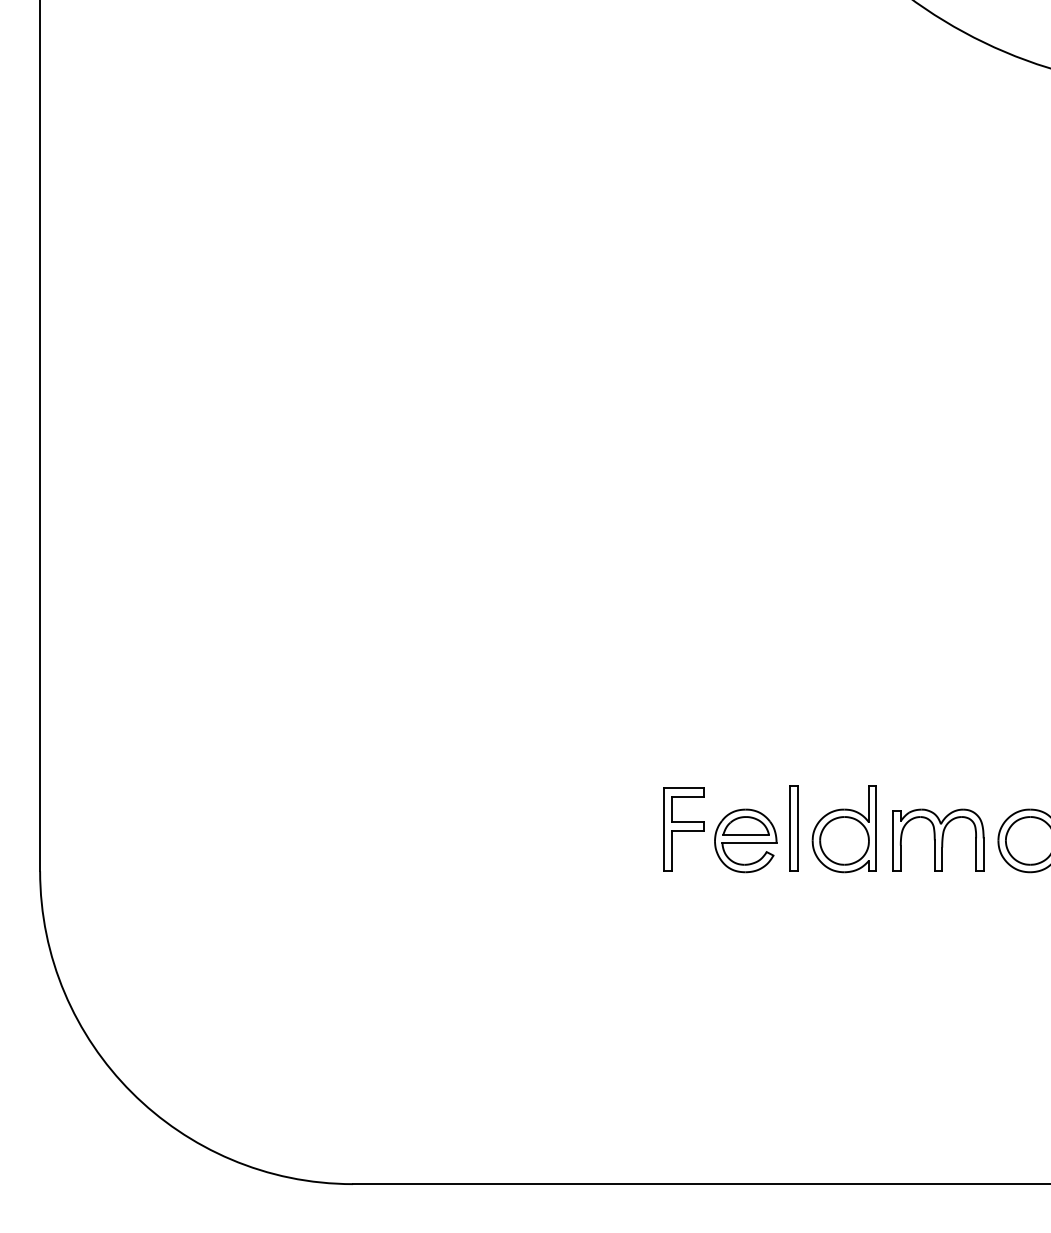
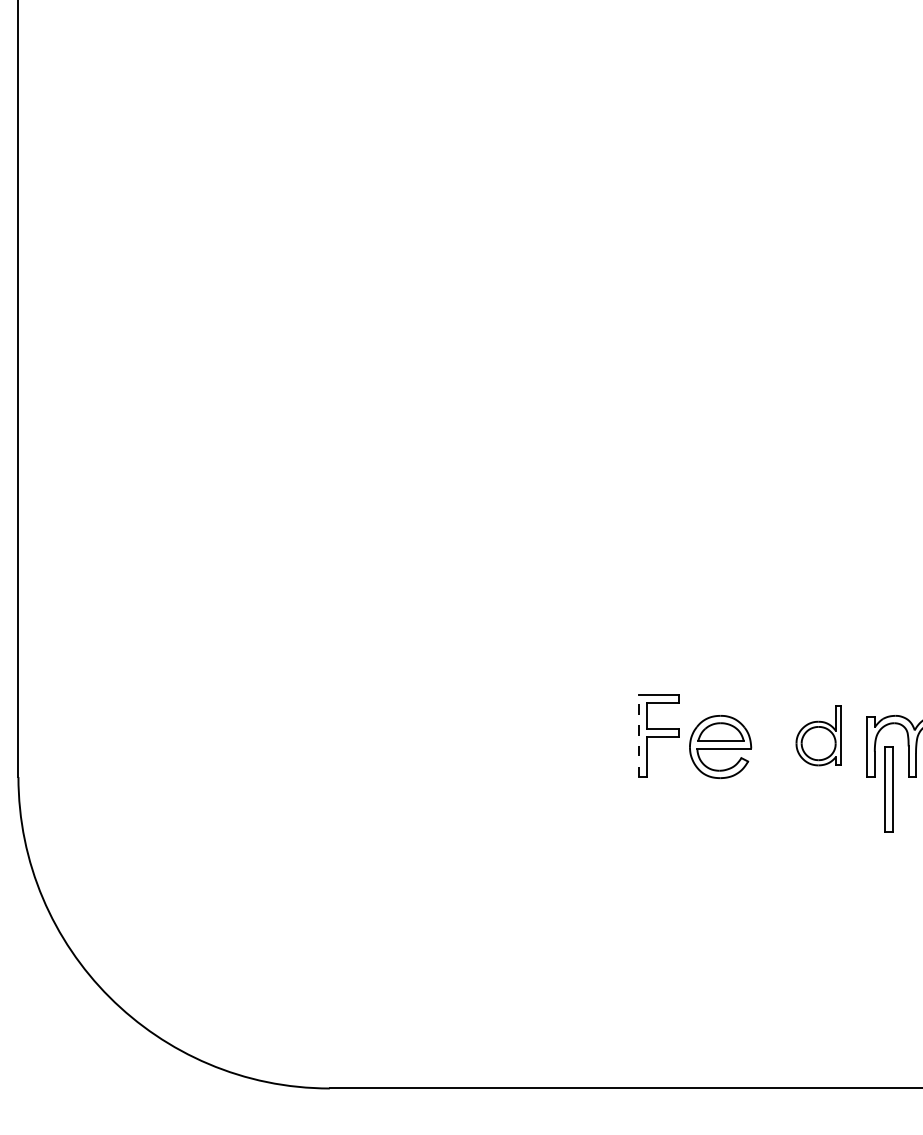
part: (793, 828) -> (888, 789), moved
line: (664, 829) -> (639, 735), solid -> dashed
part: (843, 829) -> (817, 735), size x0.7

